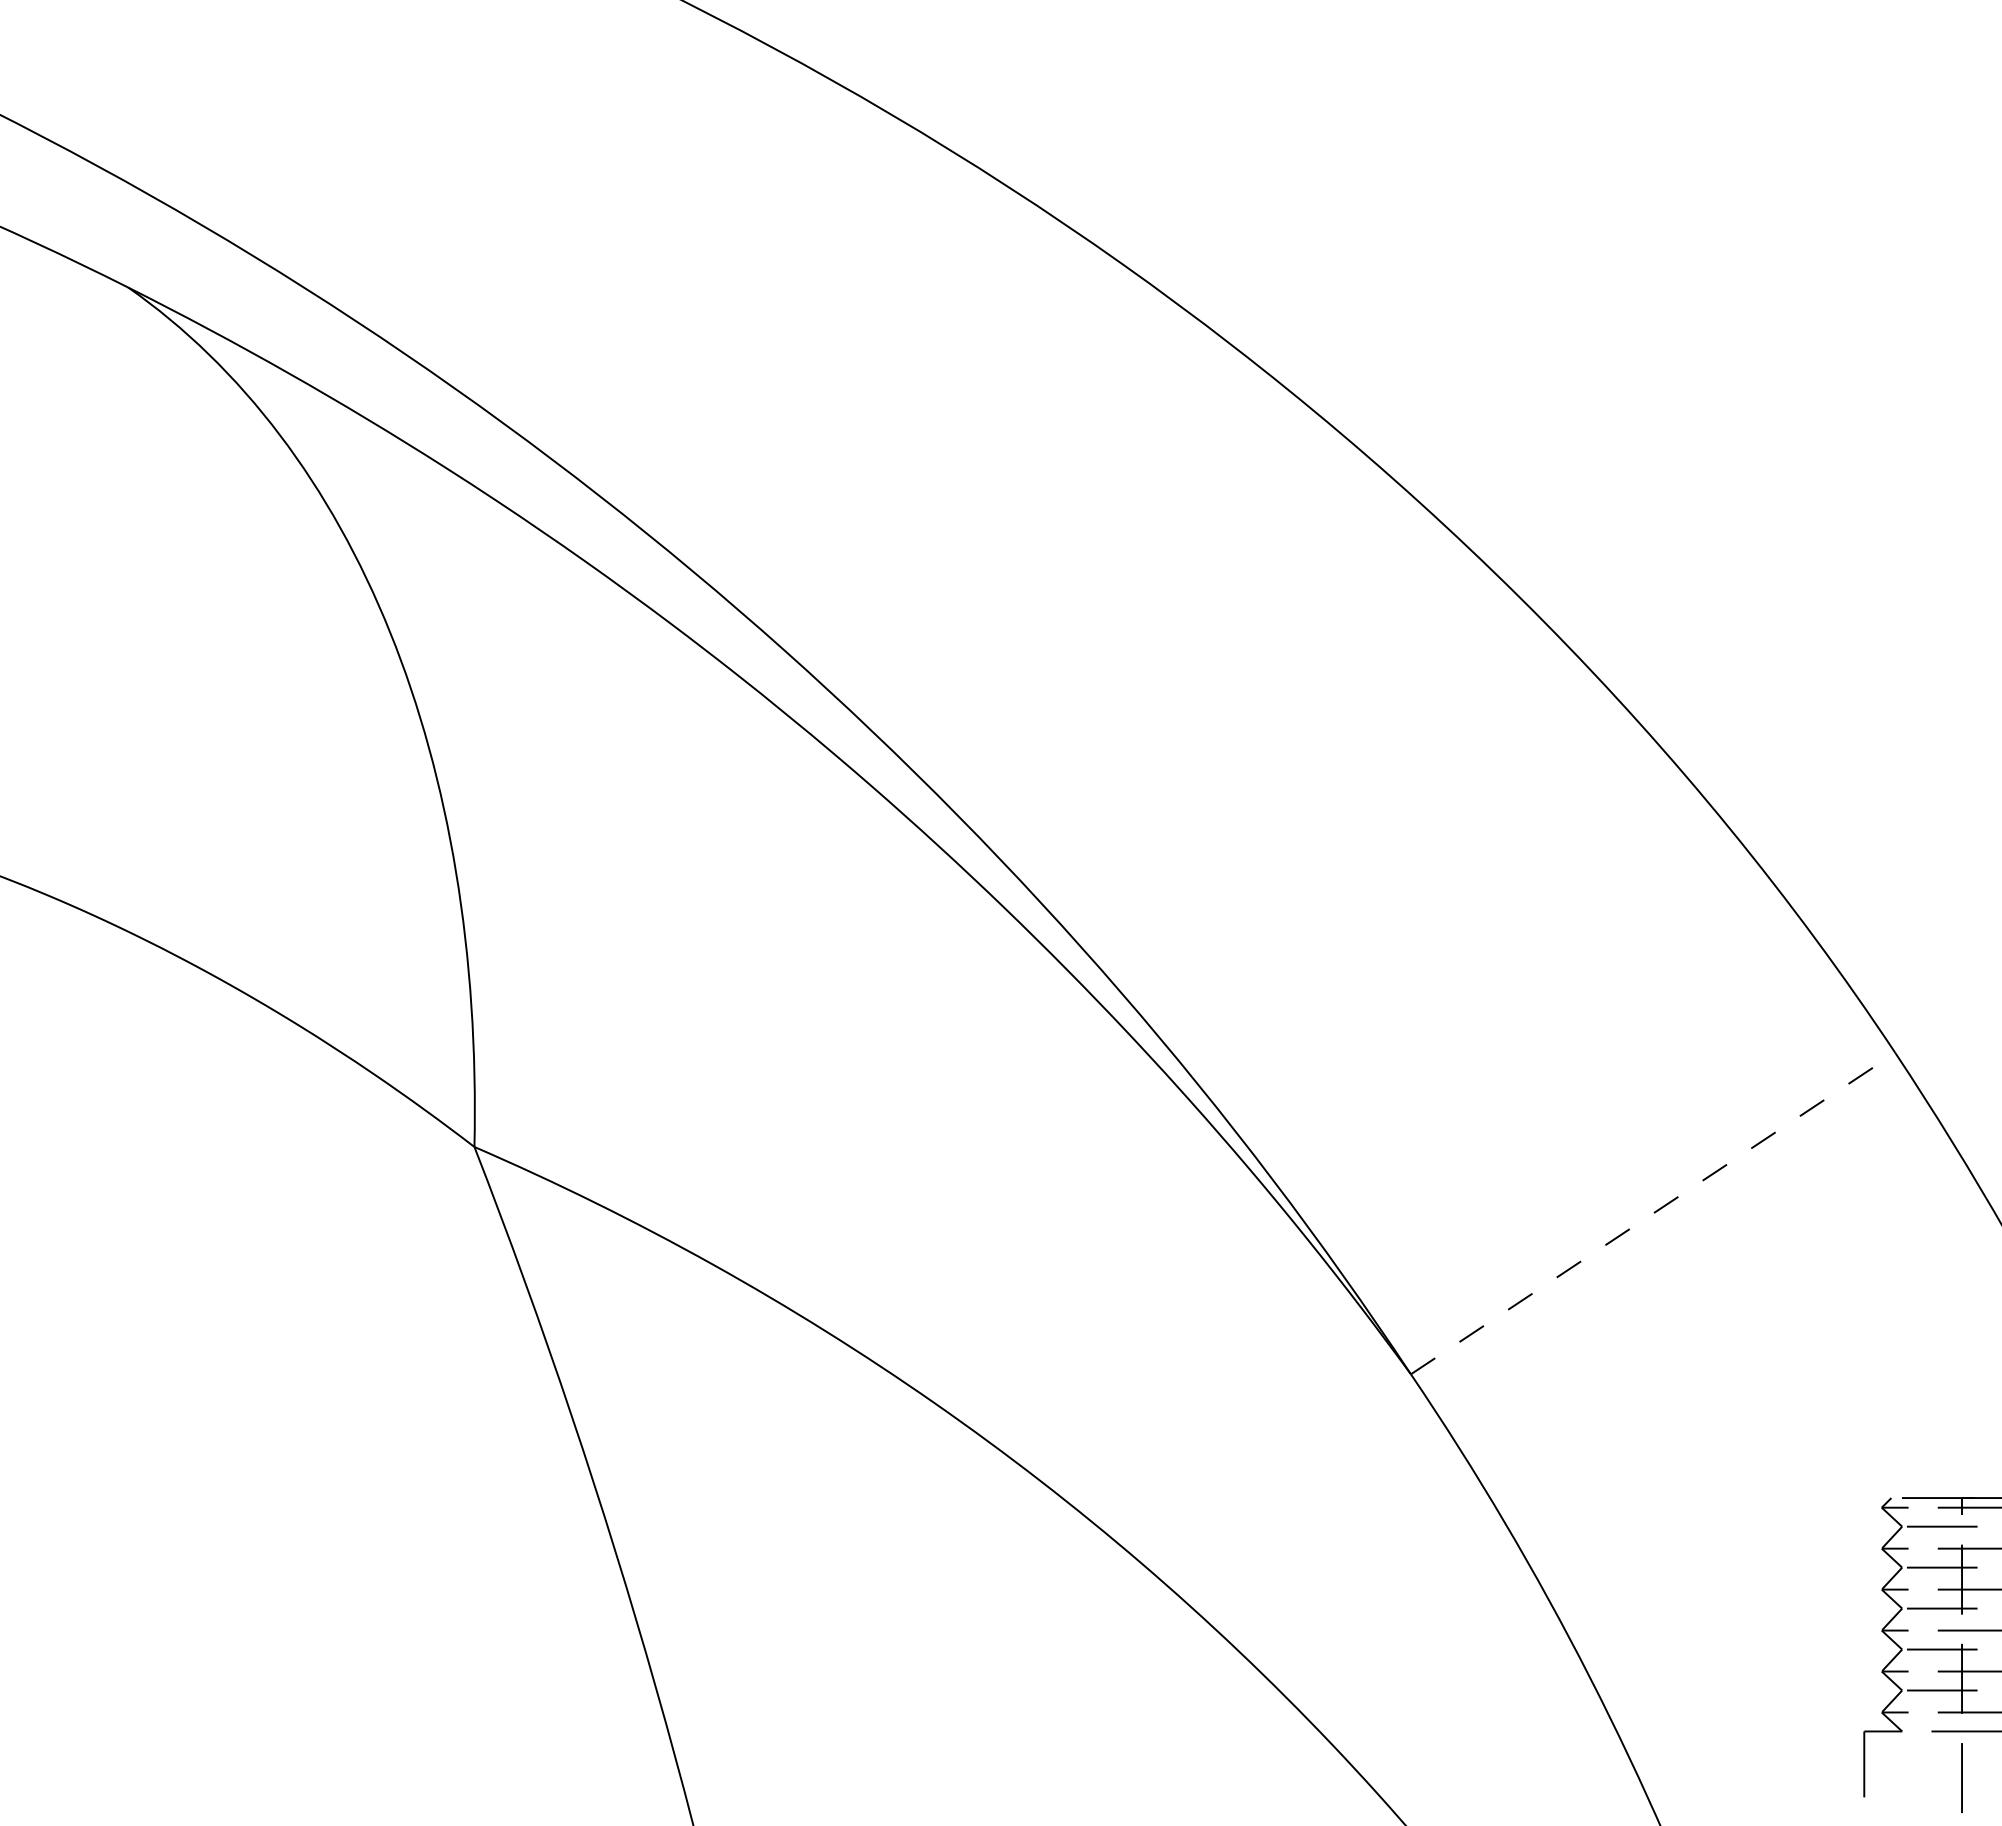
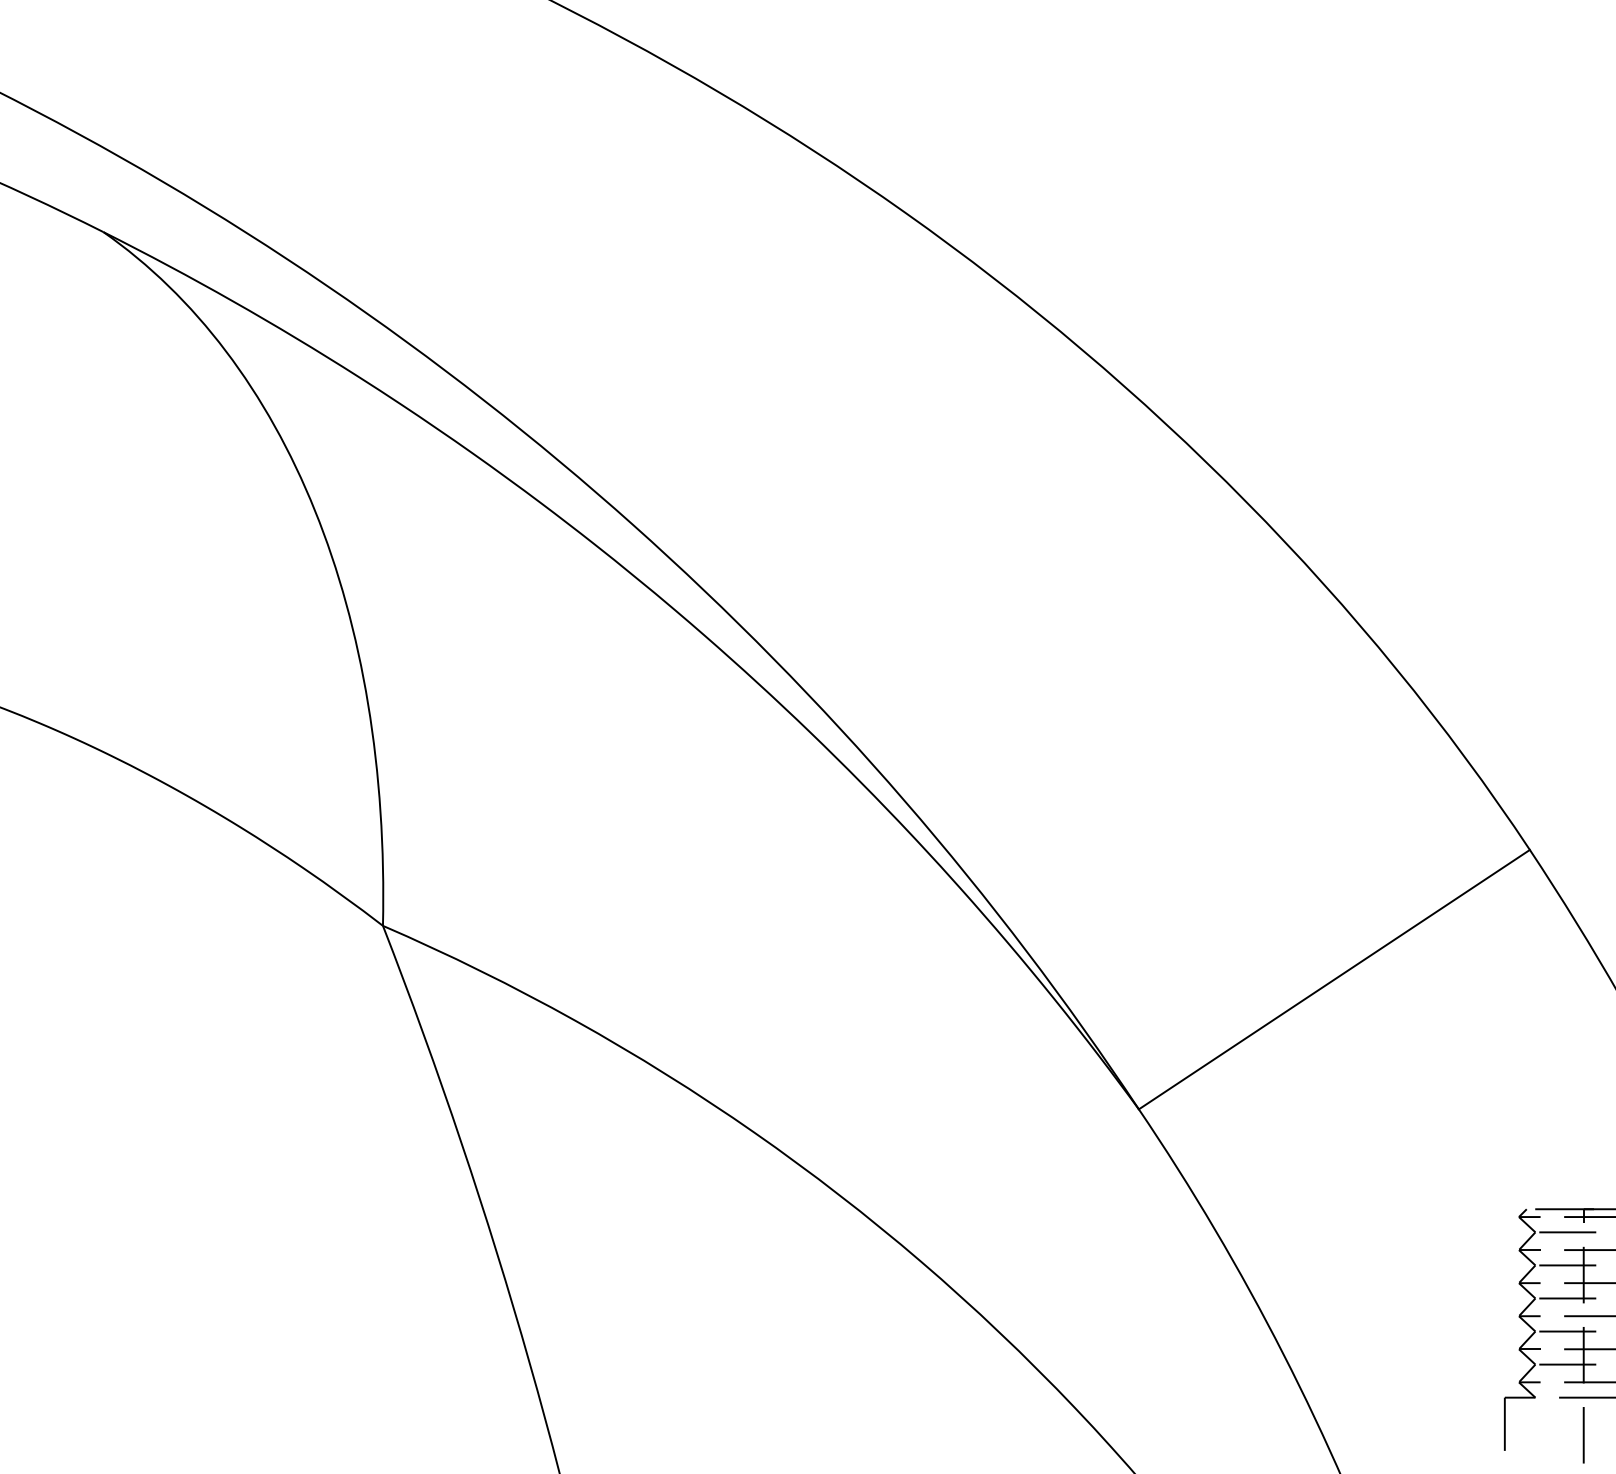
line: (1653, 1213) -> (1334, 979), dashed -> solid

